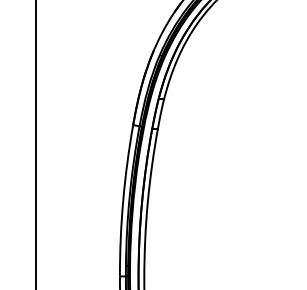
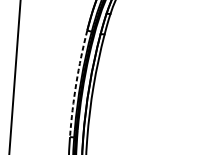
arc: (123, 200) -> (76, 83), solid -> dashed

